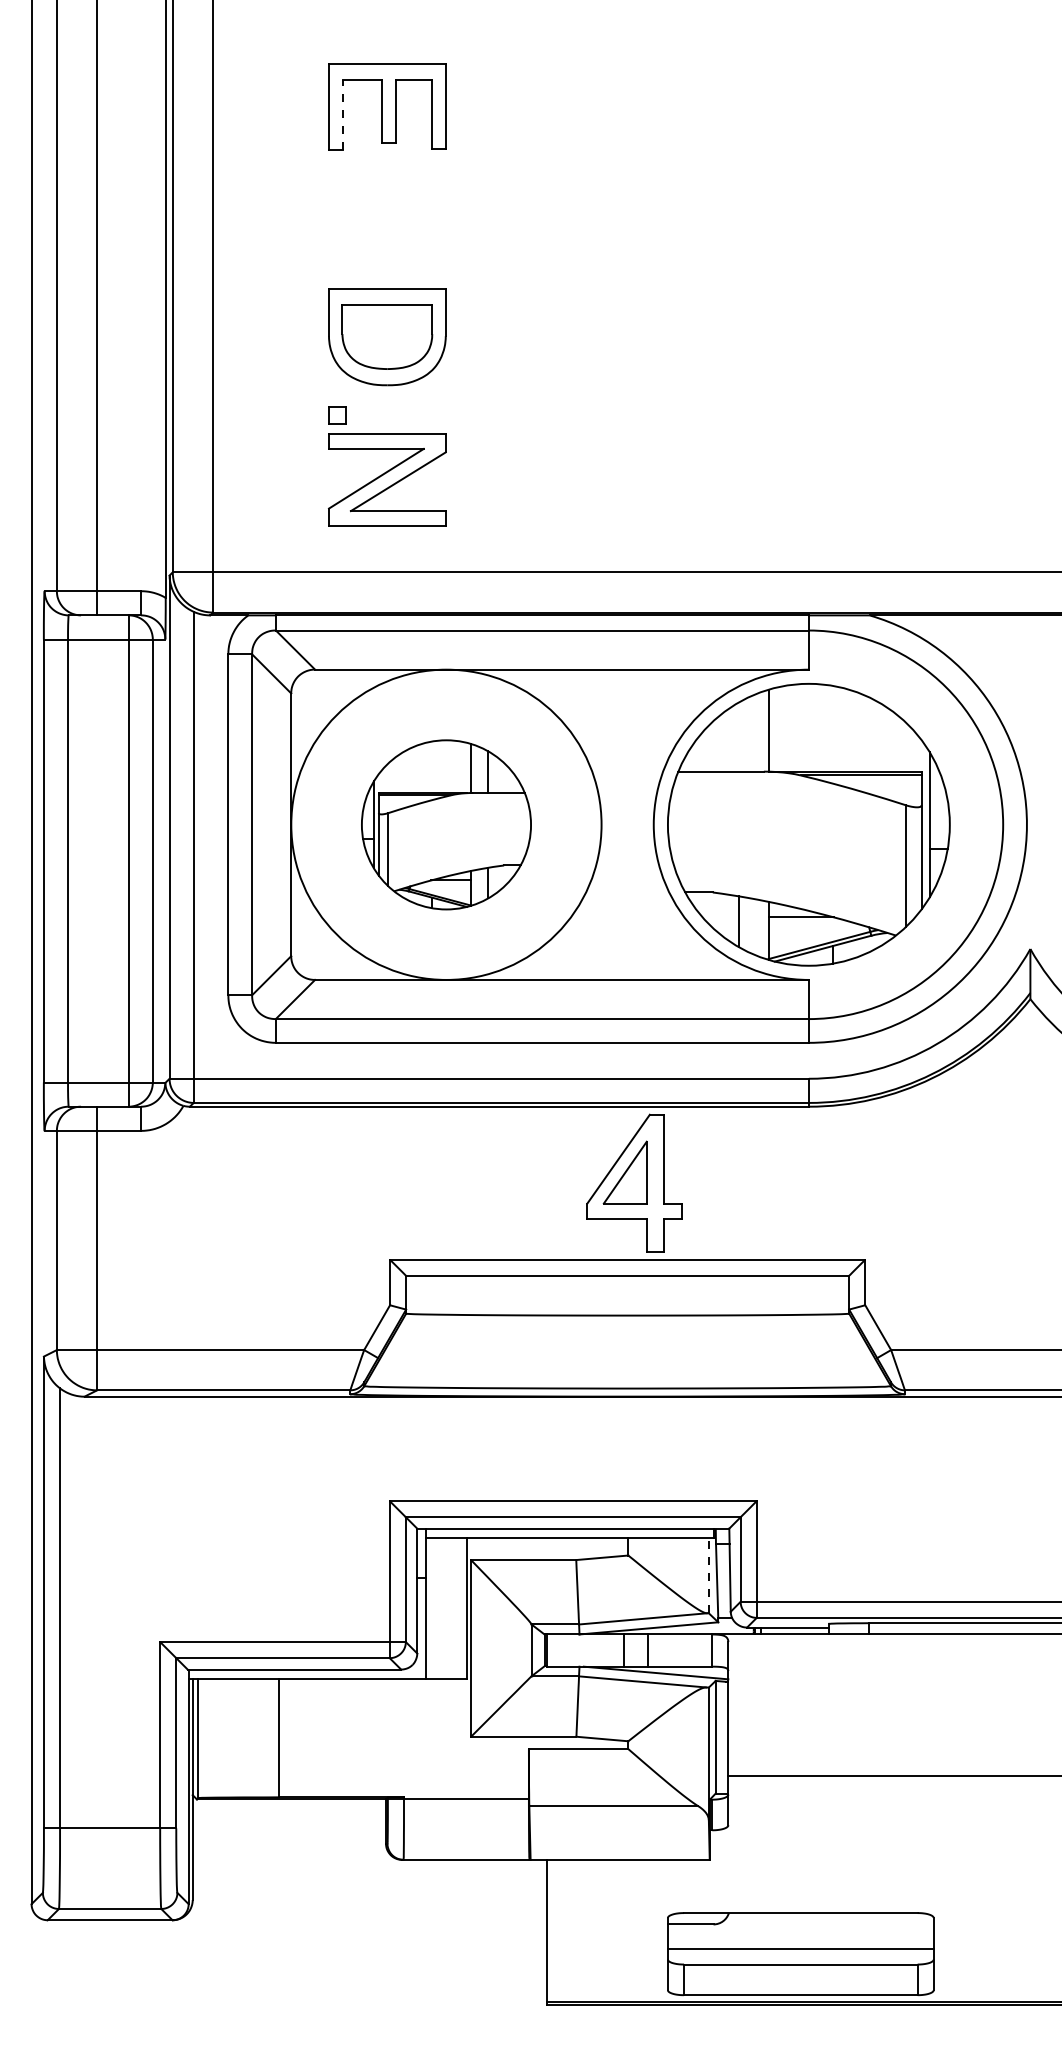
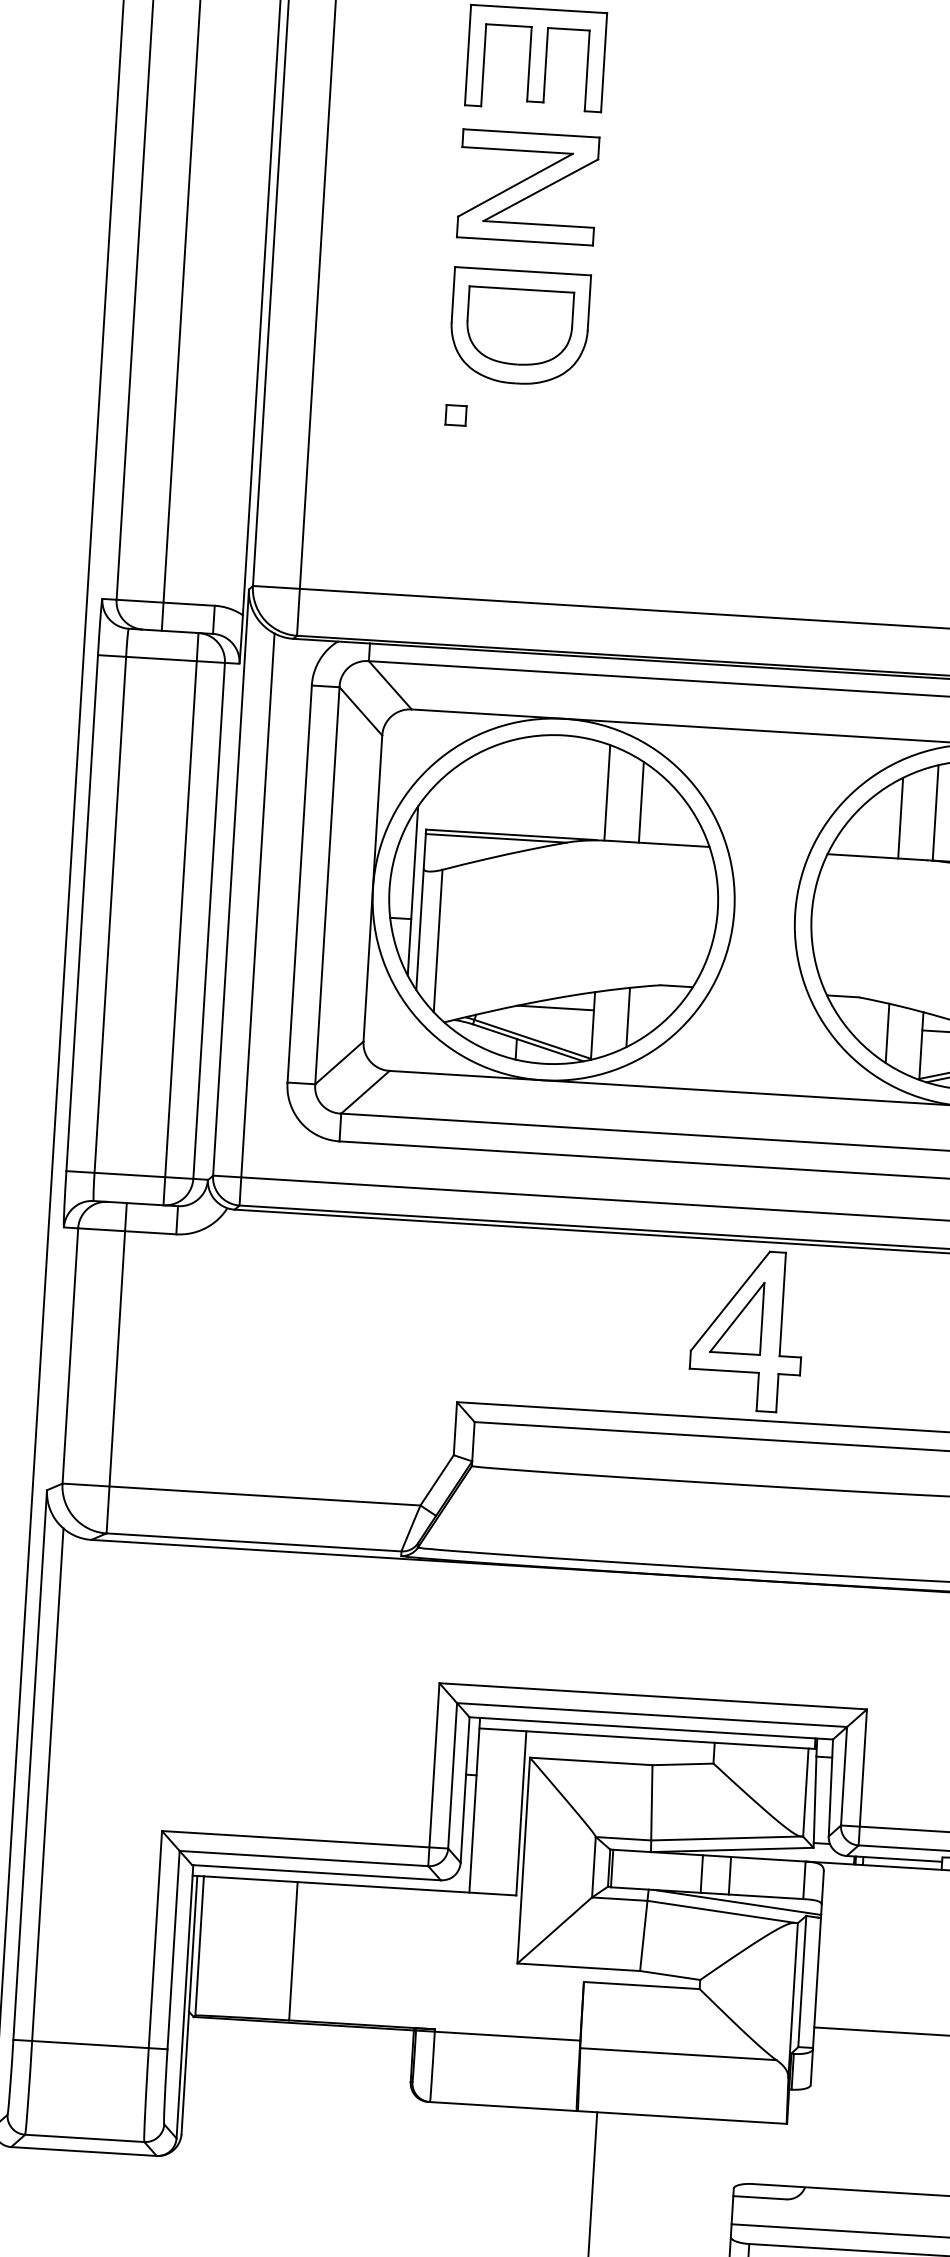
line: (342, 114) -> (483, 64), dashed -> solid
part: (387, 479) -> (528, 186), moved
line: (738, 736) -> (900, 817), added
part: (446, 824) -> (553, 899), size x1.67
line: (708, 1575) -> (805, 1792), dashed -> solid

